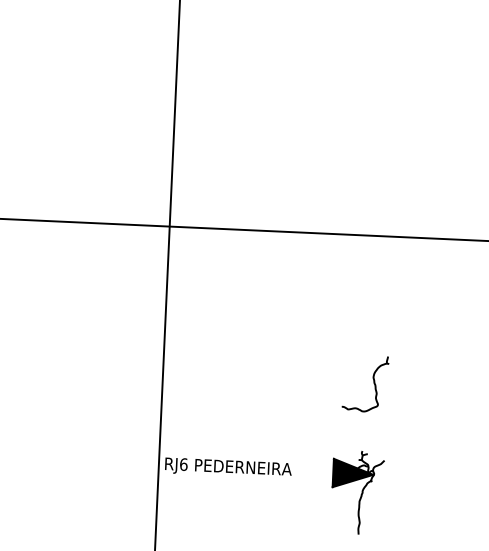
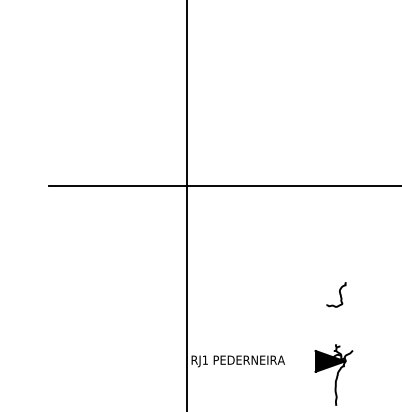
part: (365, 383) -> (336, 294), size x0.6
text: (184, 463) -> (205, 359), RJ6 -> RJ1

